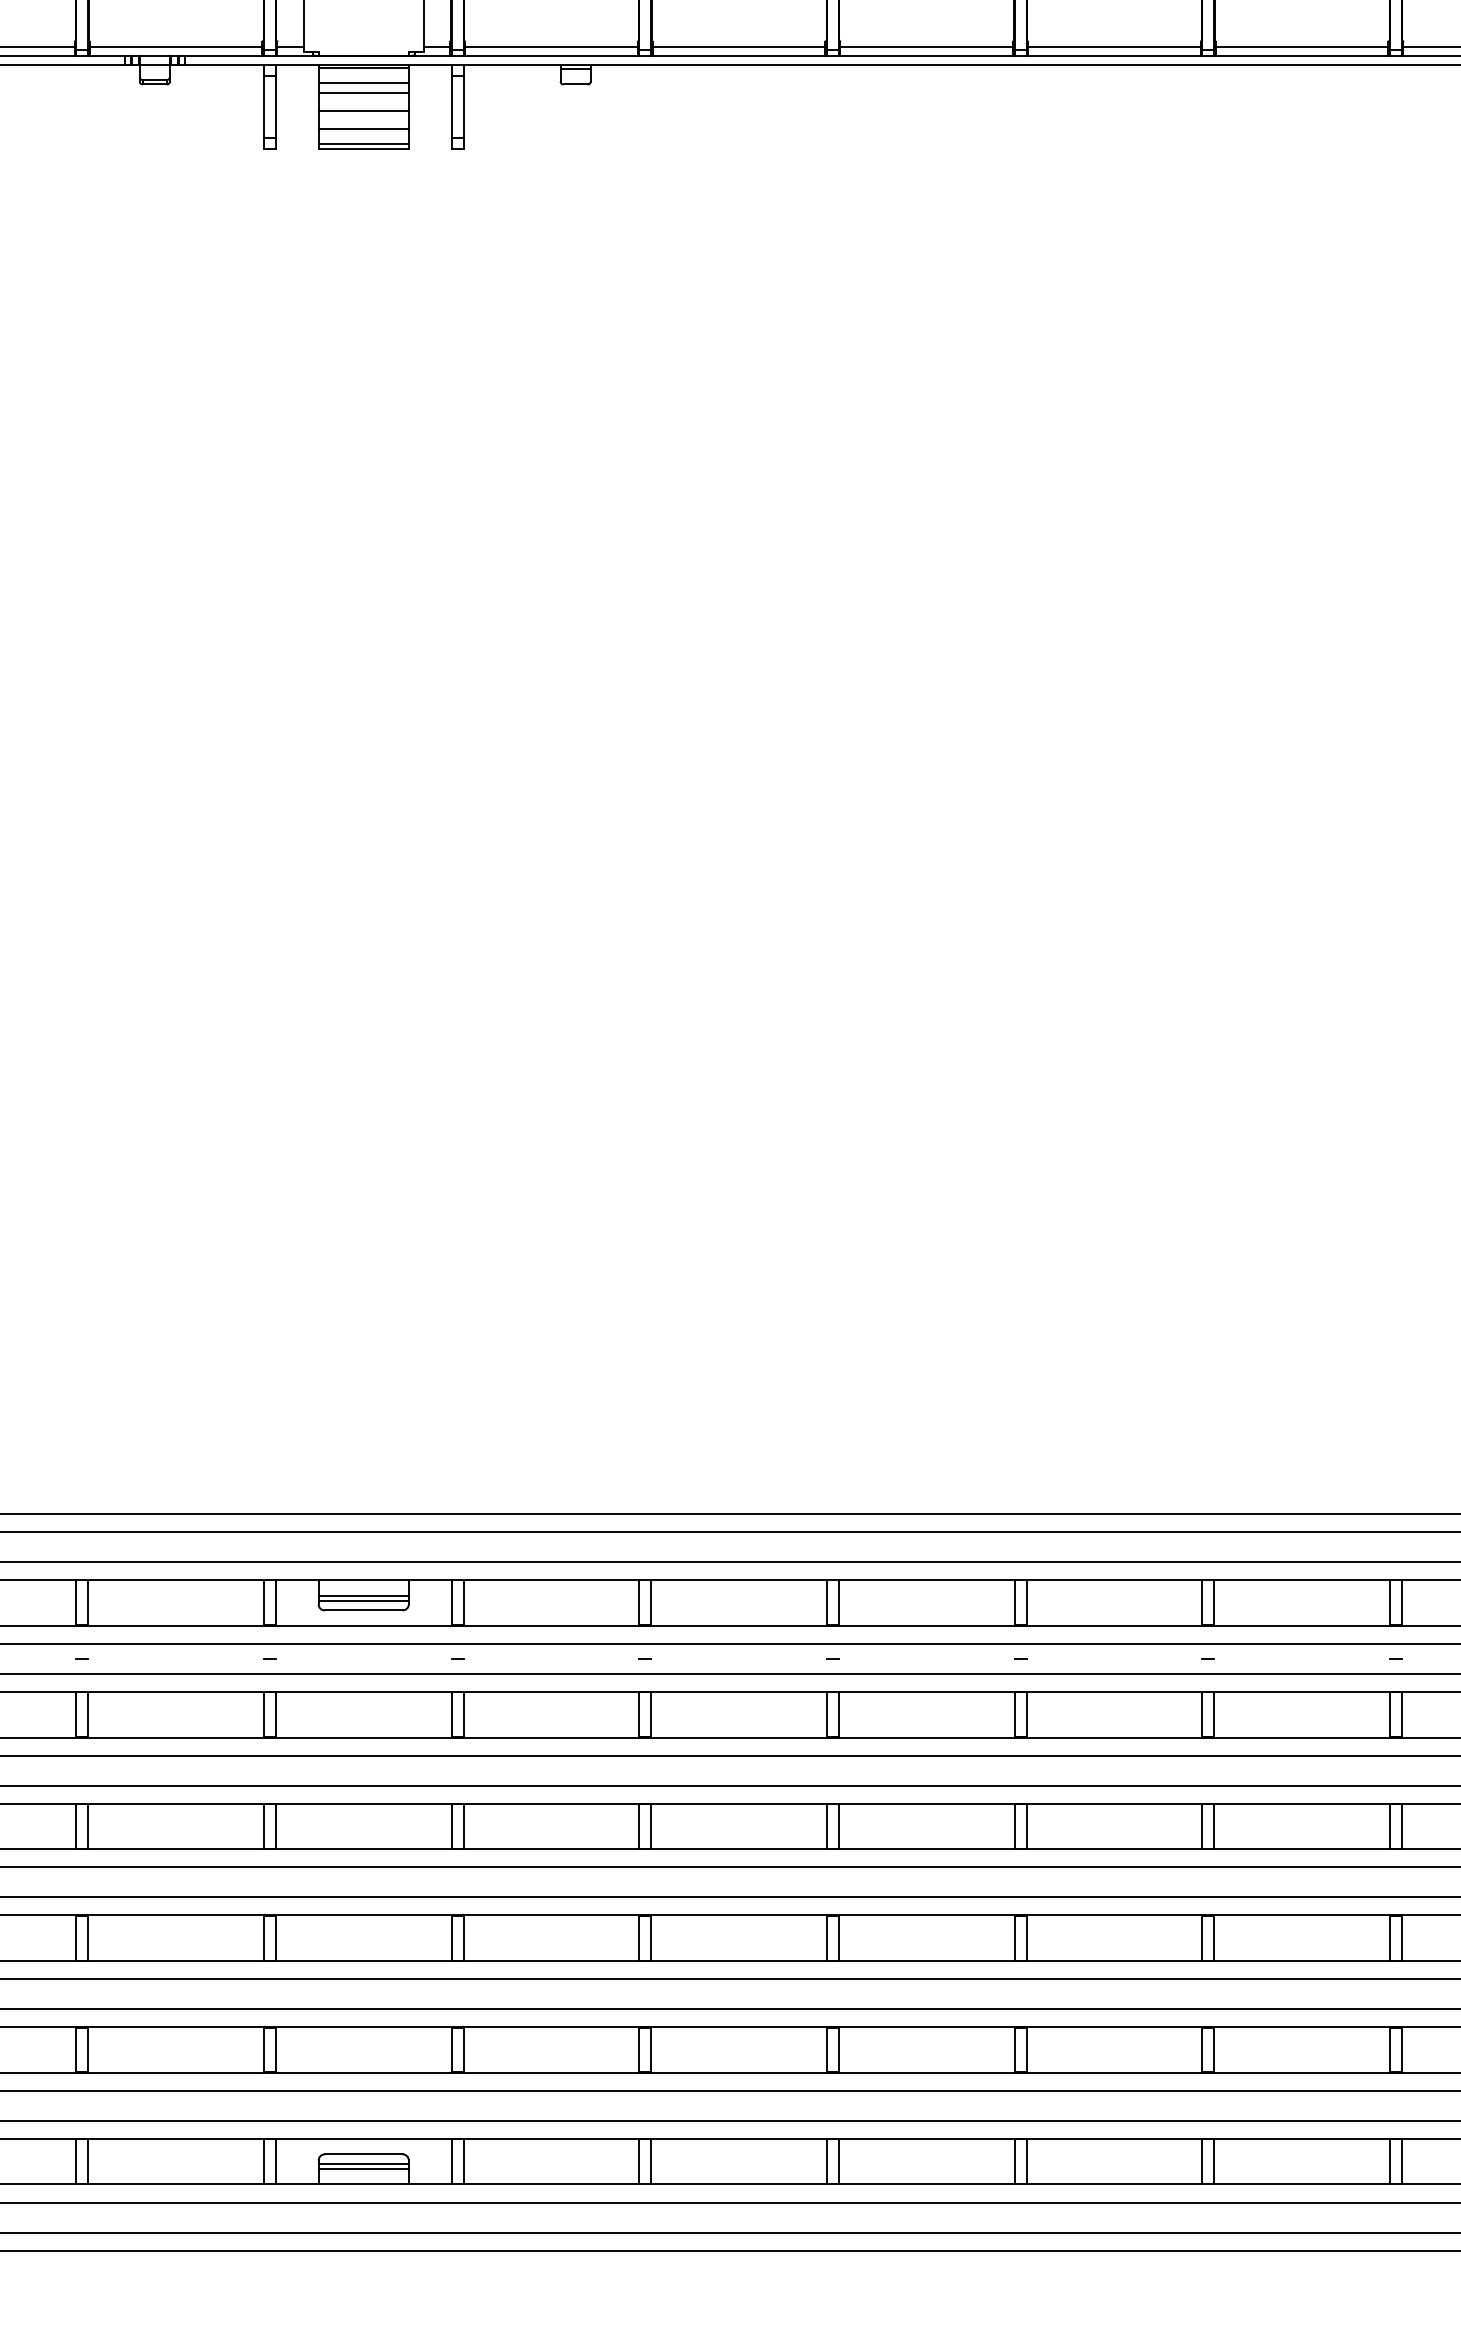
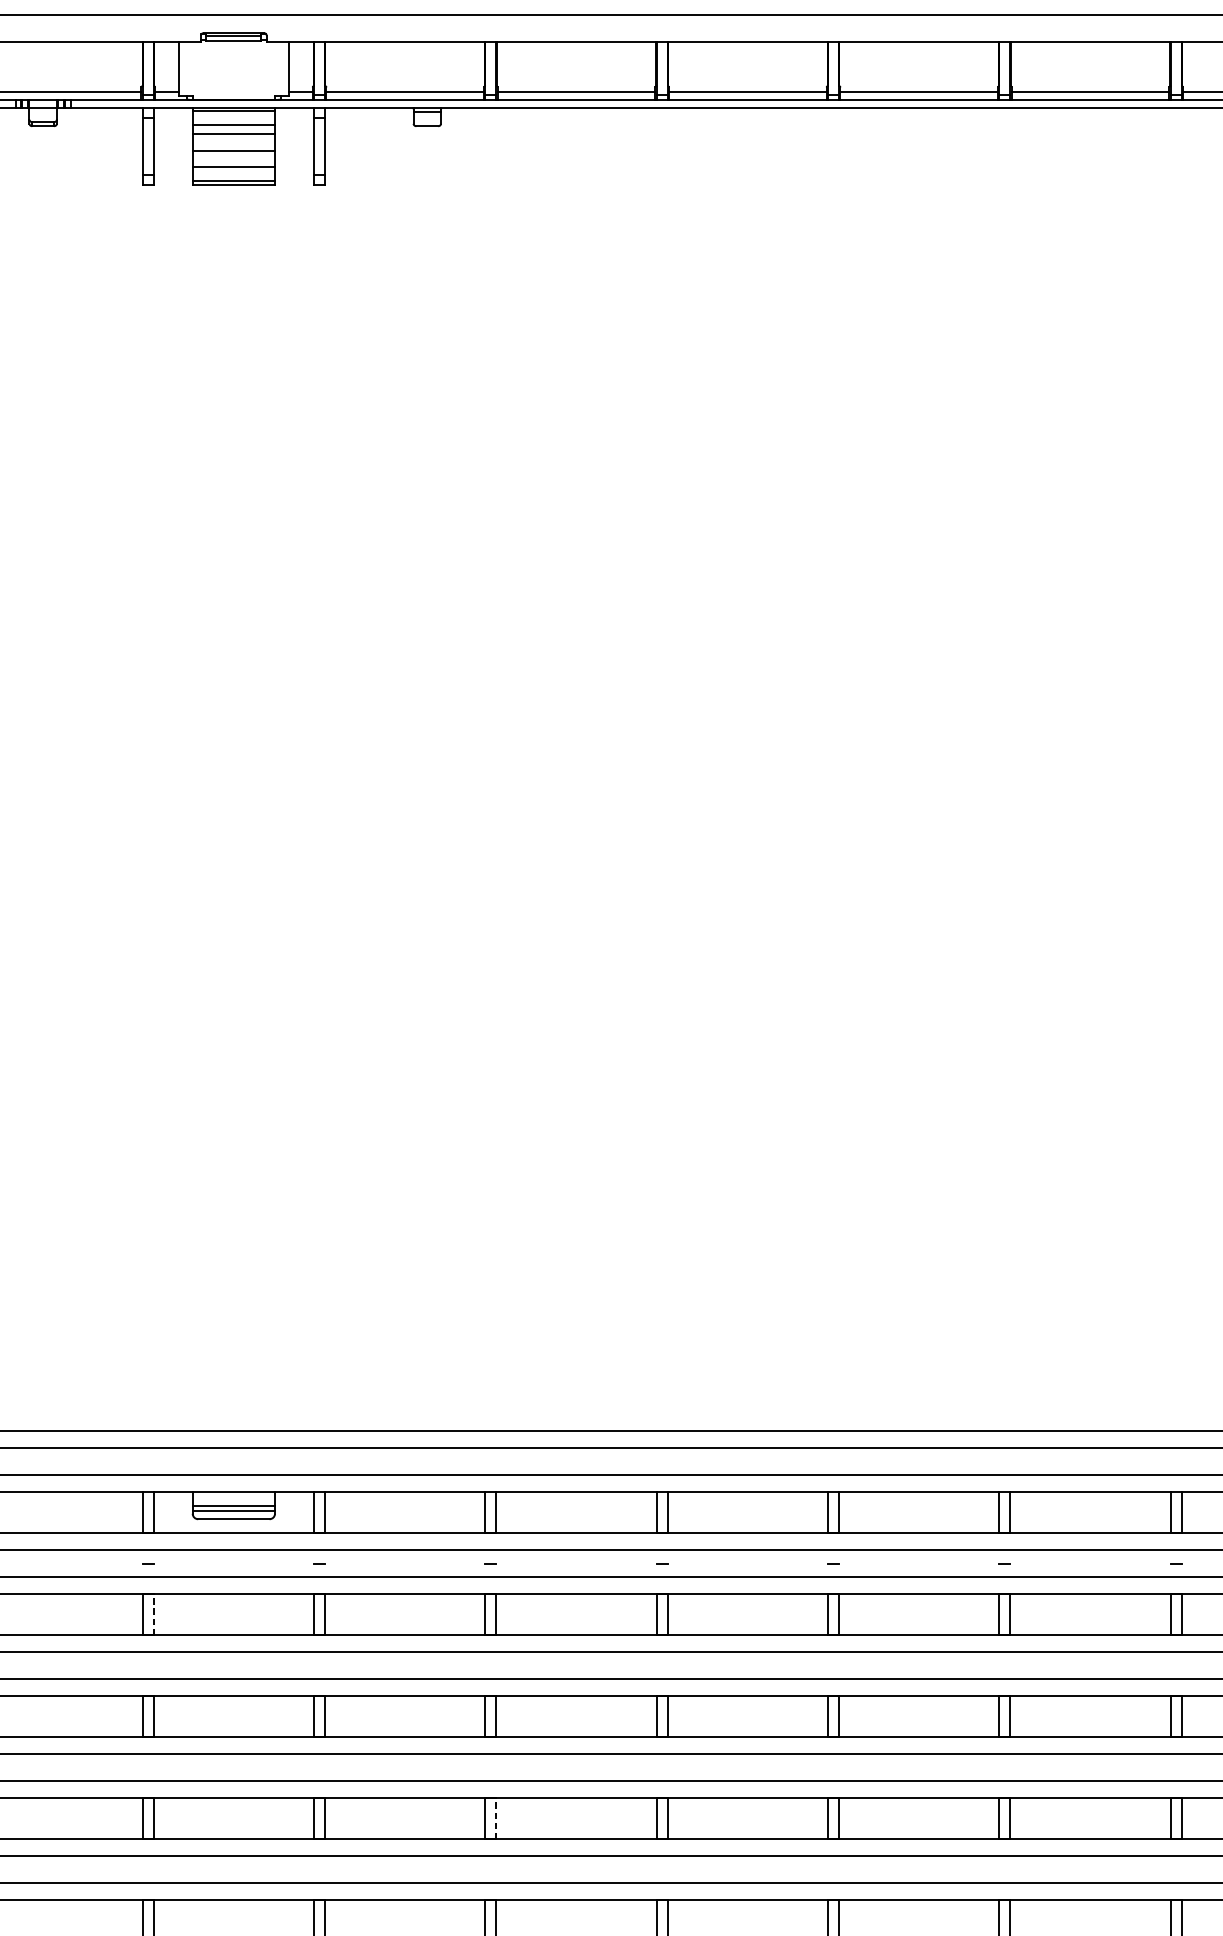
line: (275, 1714) -> (153, 1614), solid -> dashed
line: (651, 1937) -> (496, 1817), solid -> dashed

